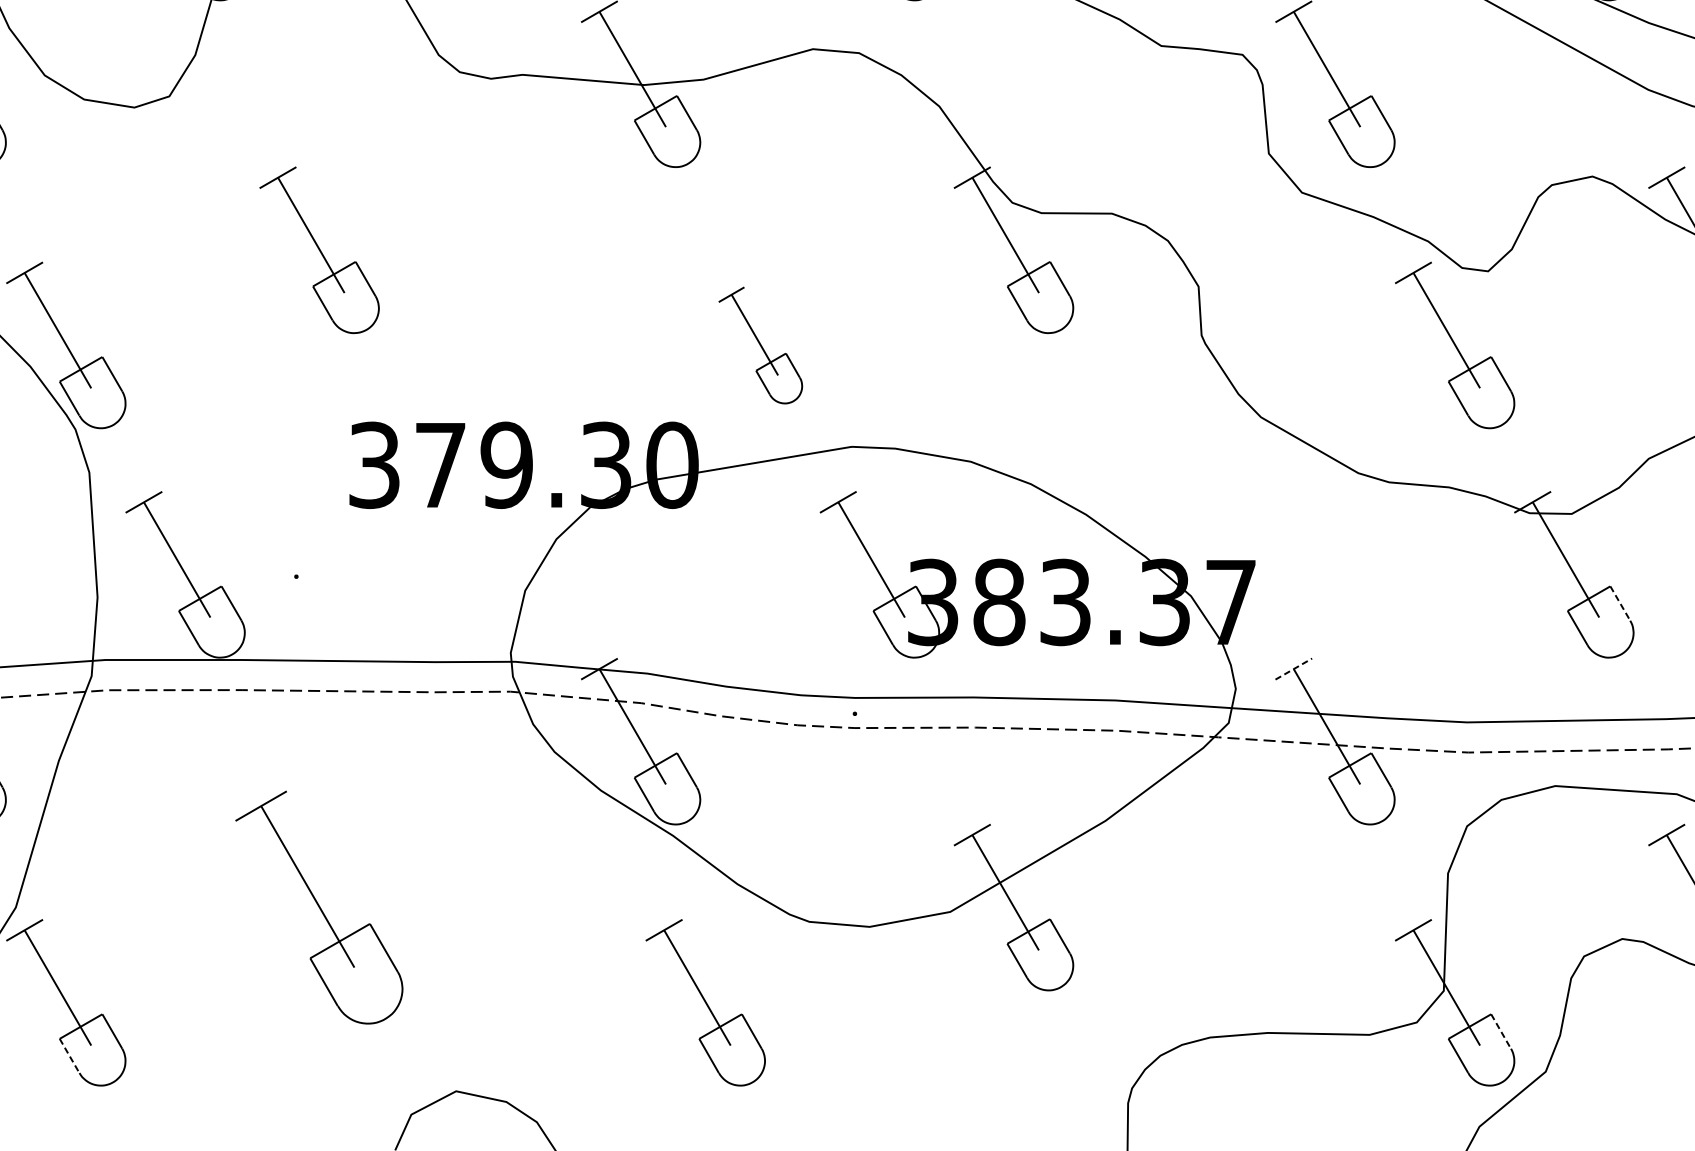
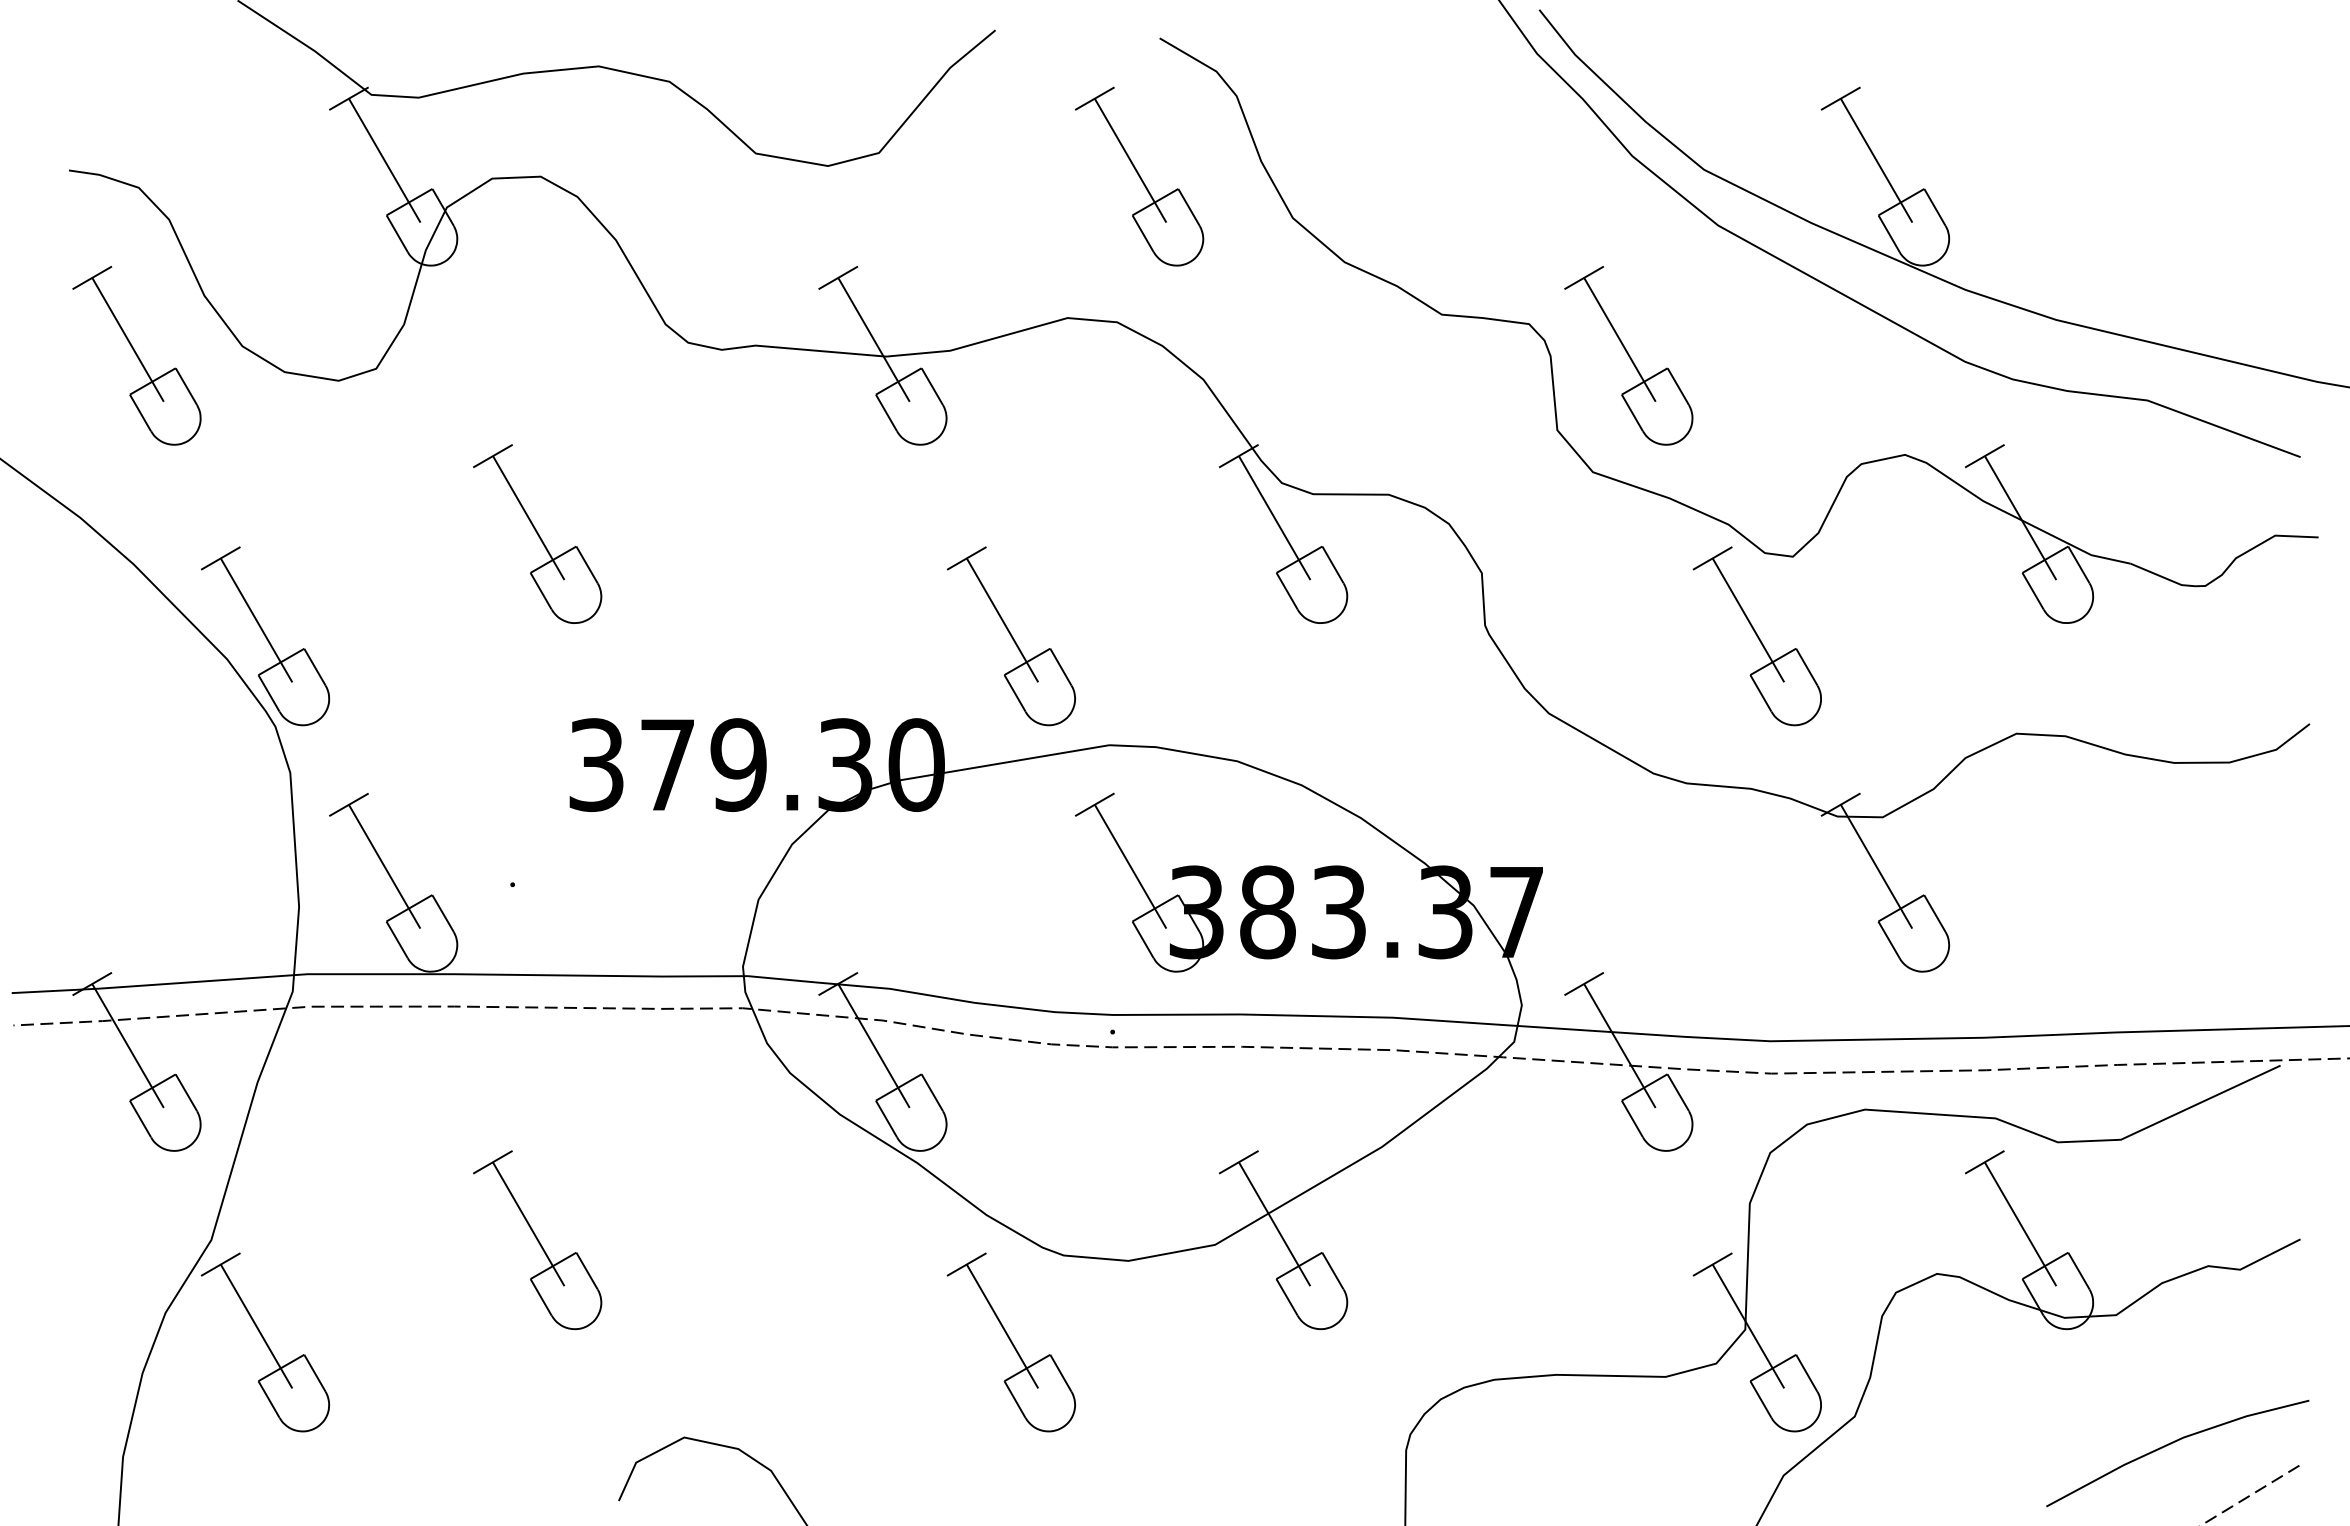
part: (760, 345) -> (1011, 636), size x1.43
line: (1620, 603) -> (1935, 913), dashed -> solid
line: (1294, 668) -> (1584, 983), dashed -> solid
part: (319, 906) -> (537, 1239), size x0.71
part: (704, 1002) -> (1010, 1342), moved
line: (1501, 1031) -> (1807, 1373), dashed -> solid
line: (70, 1055) -> (269, 1399), dashed -> solid

